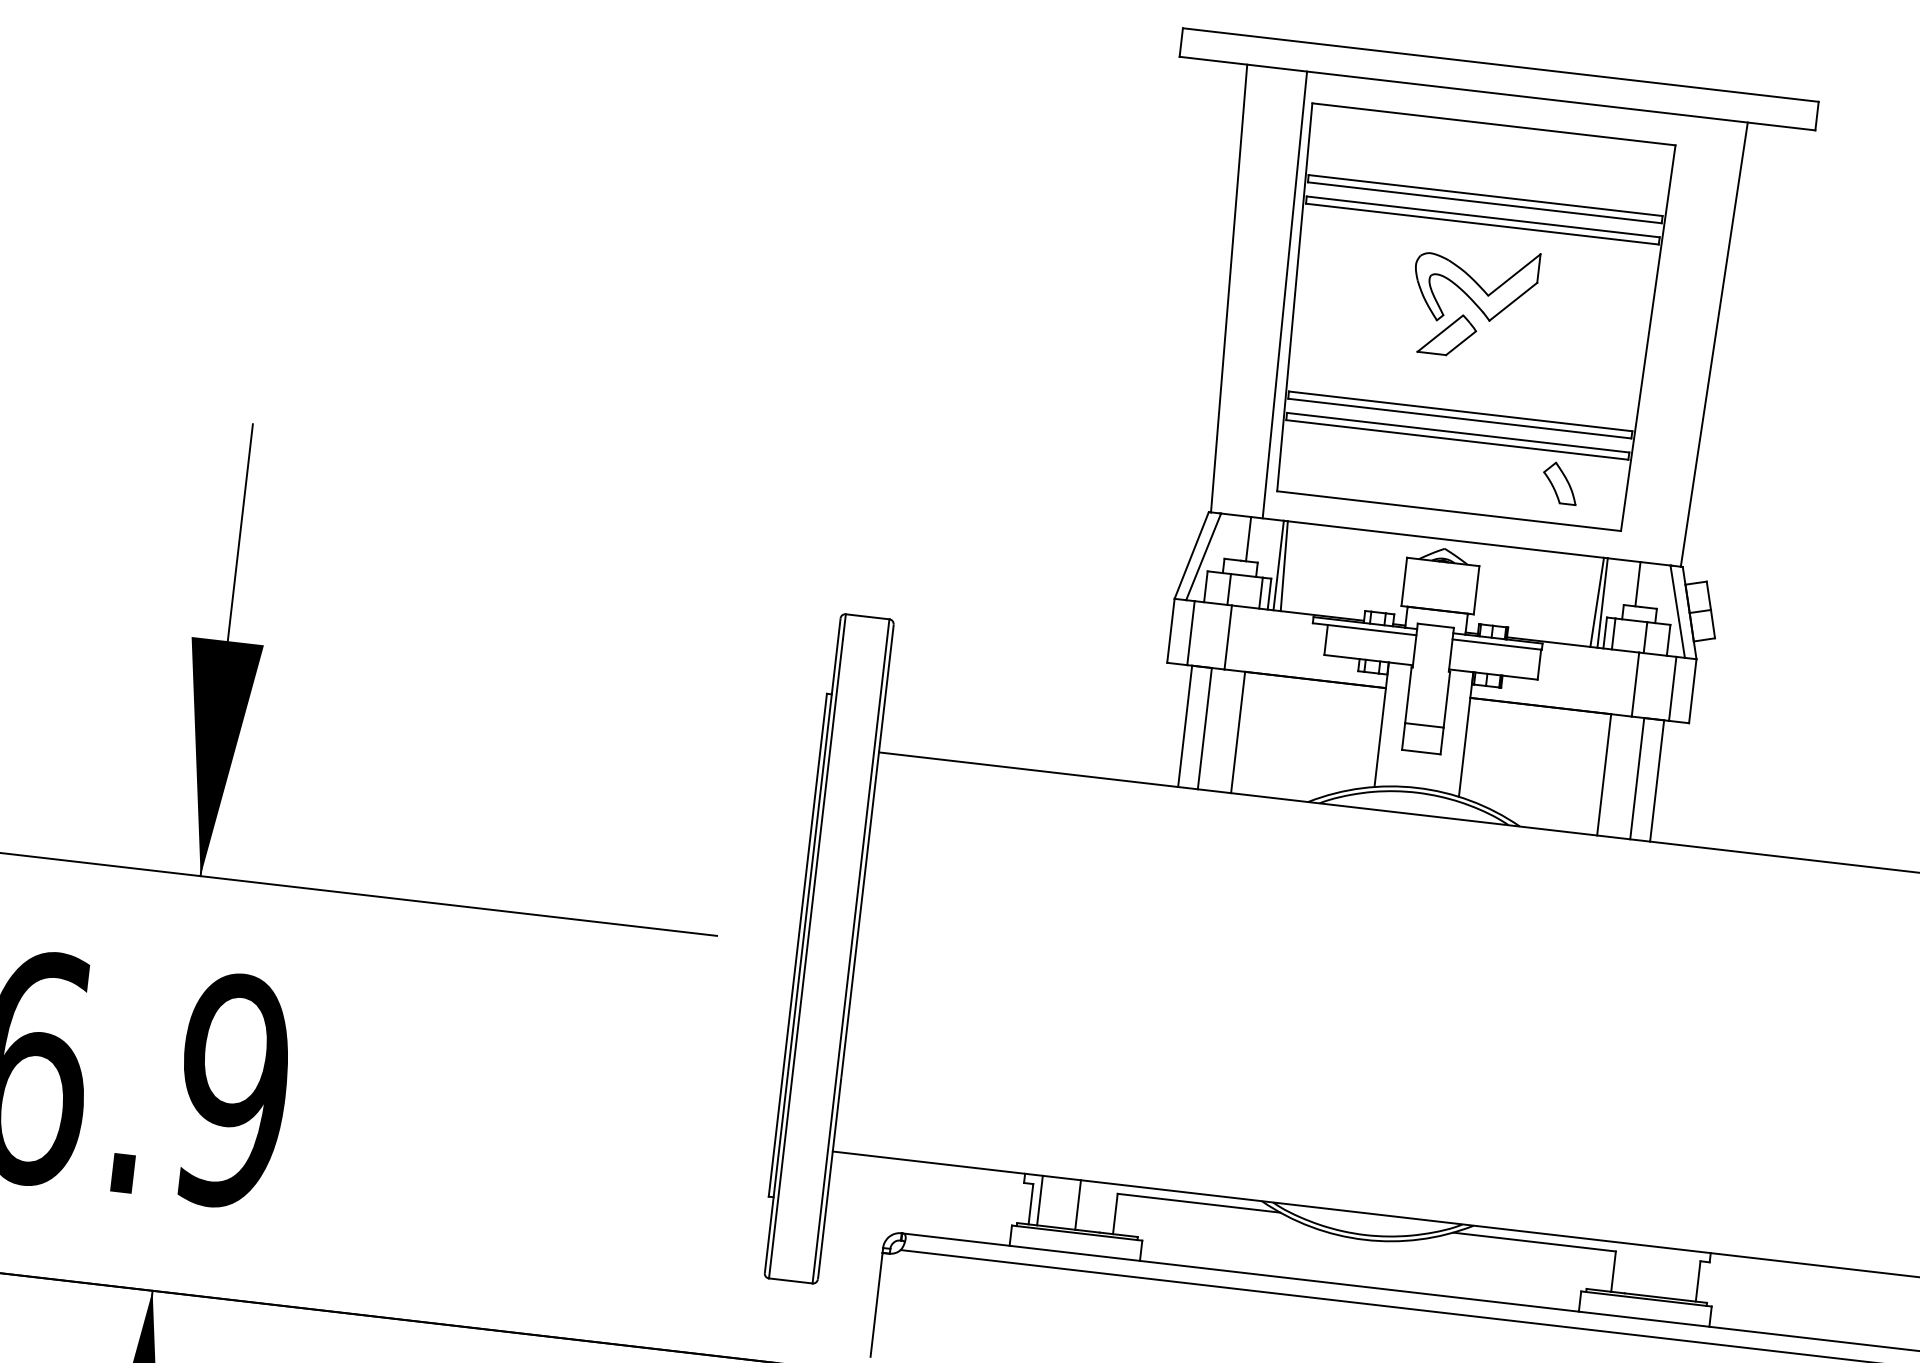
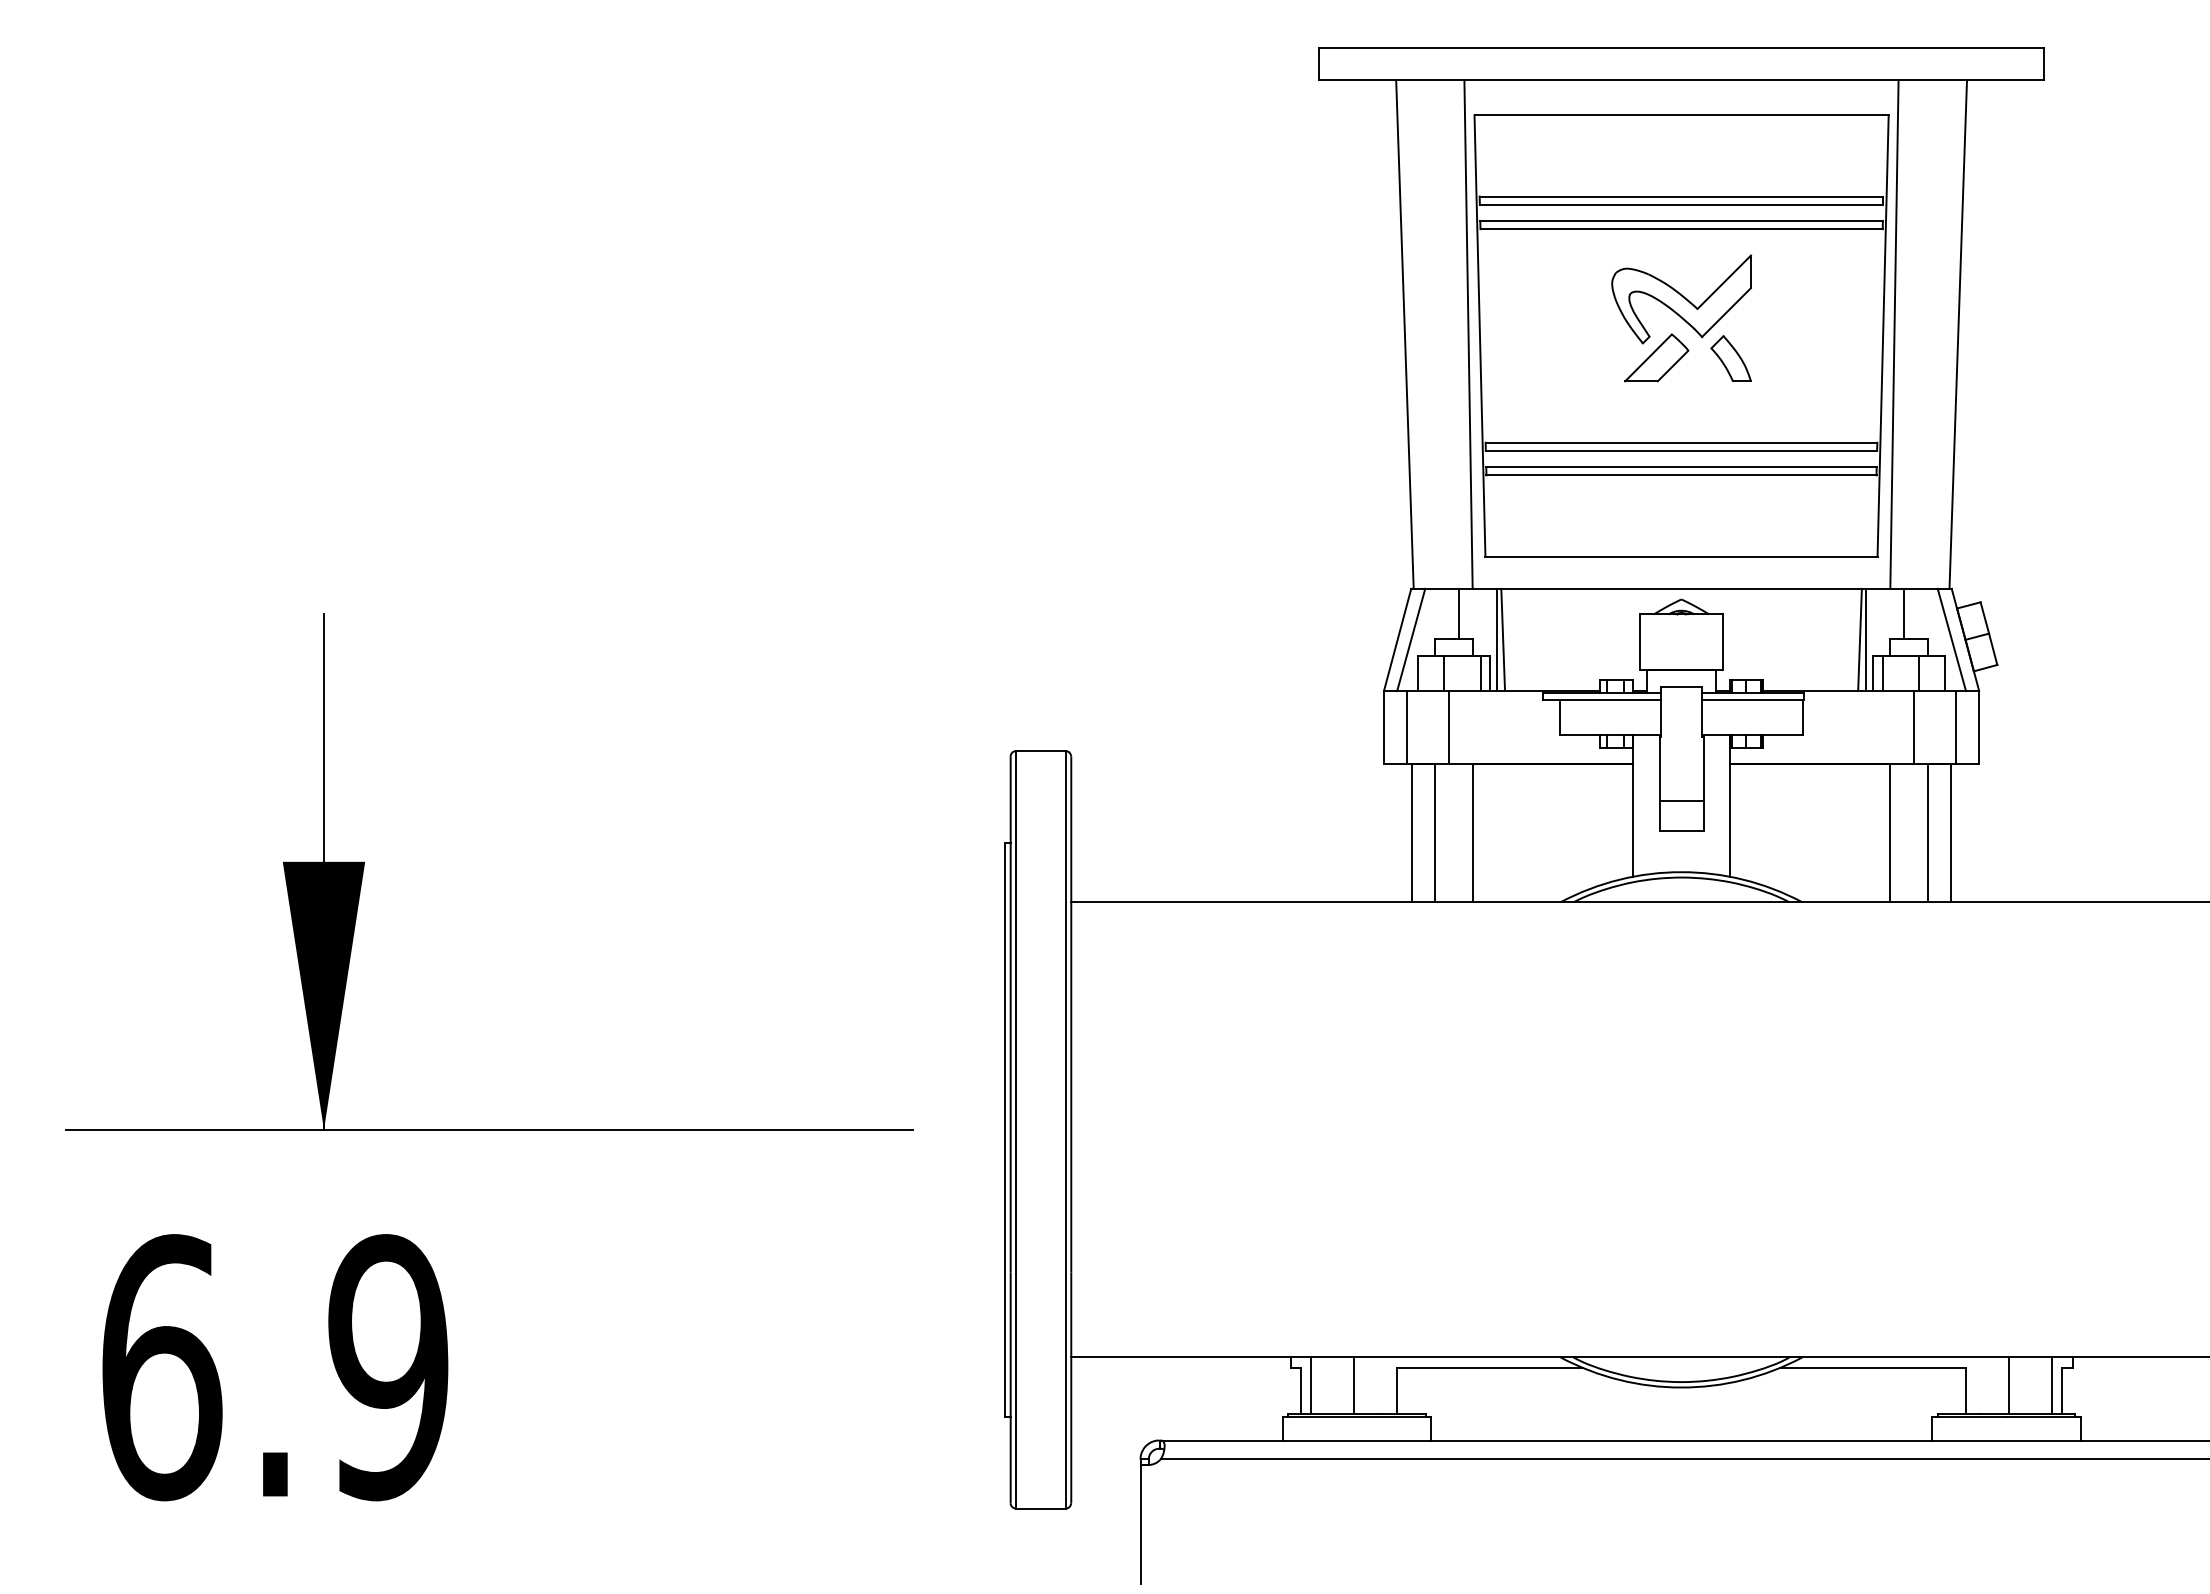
line: (1658, 338) -> (1894, 334), added
part: (1559, 483) -> (1730, 358), moved
line: (1651, 1271) -> (2008, 1385), added
line: (1690, 1275) -> (2052, 1385), added

